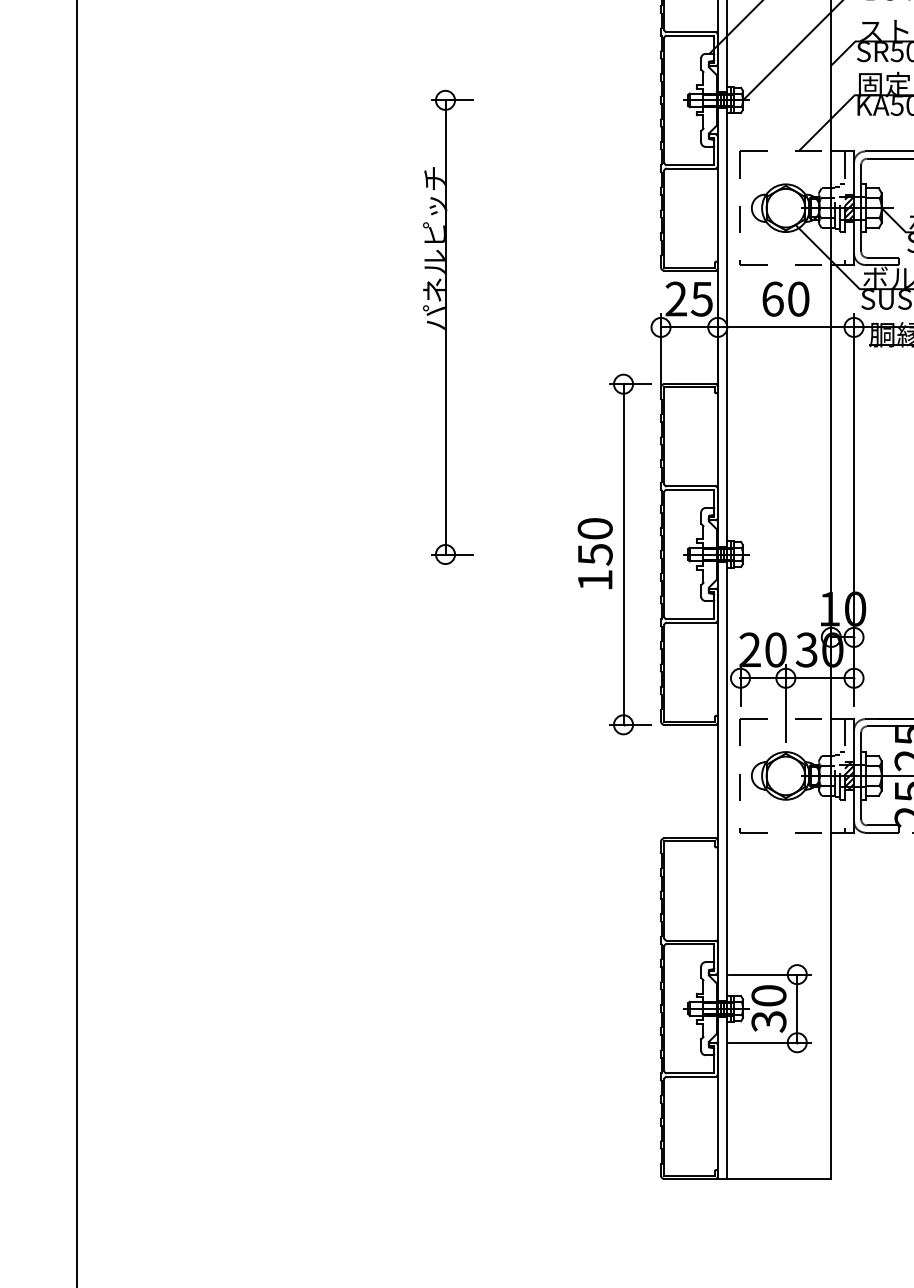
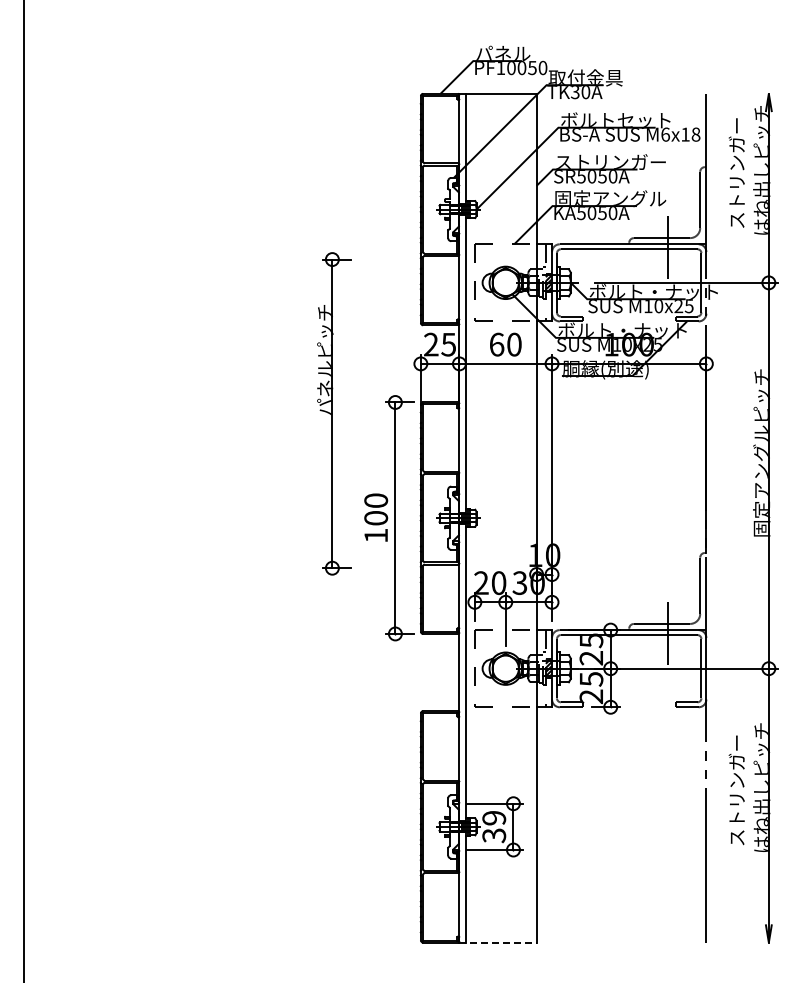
part: (448, 326) -> (334, 413), moved
text: (595, 554) -> (376, 518), 150 -> 100
text: (769, 996) -> (494, 818), 30 -> 39
line: (775, 1178) -> (498, 942), solid -> dashed

